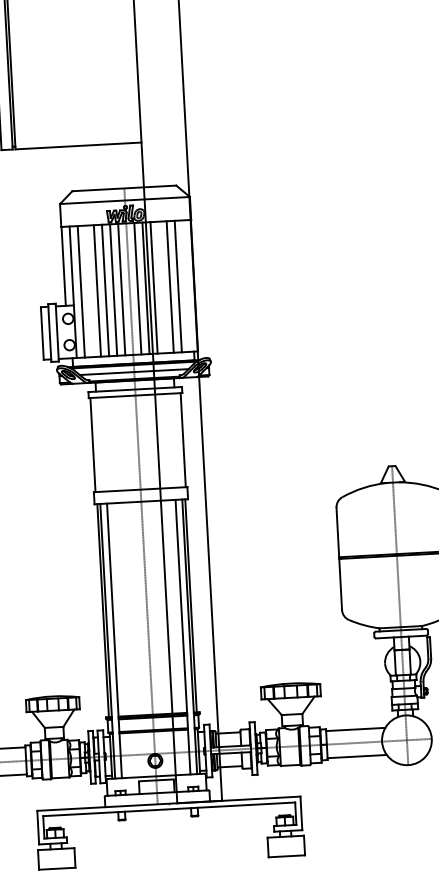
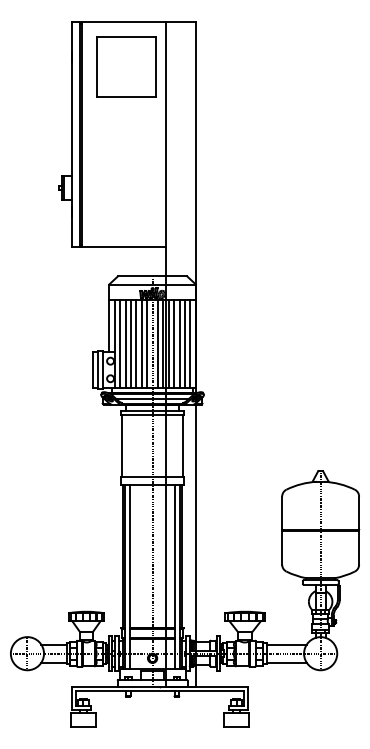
line: (186, 285) -> (190, 343), added
line: (162, 287) -> (174, 343), added
line: (89, 291) -> (125, 343), added

